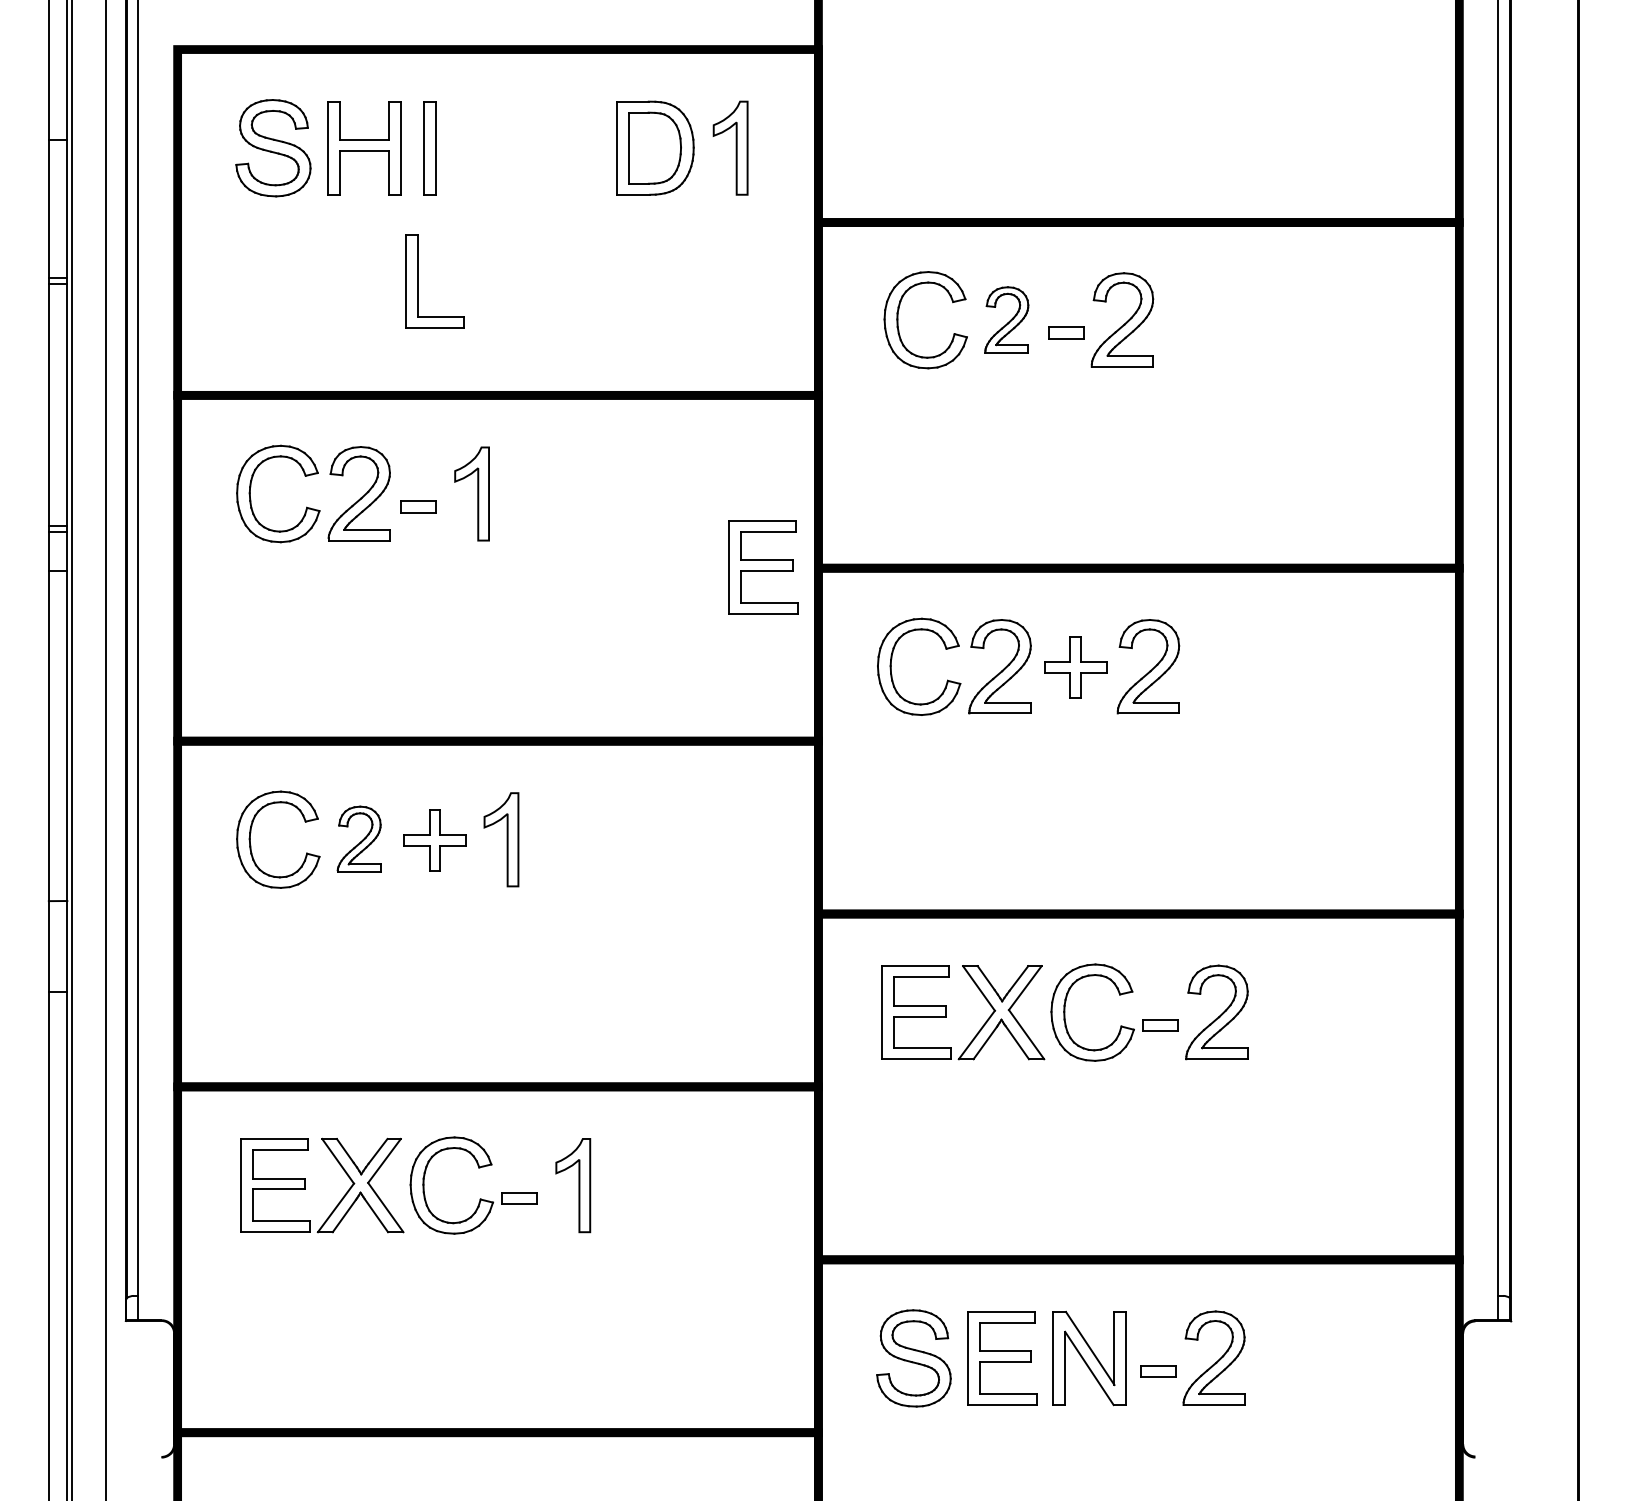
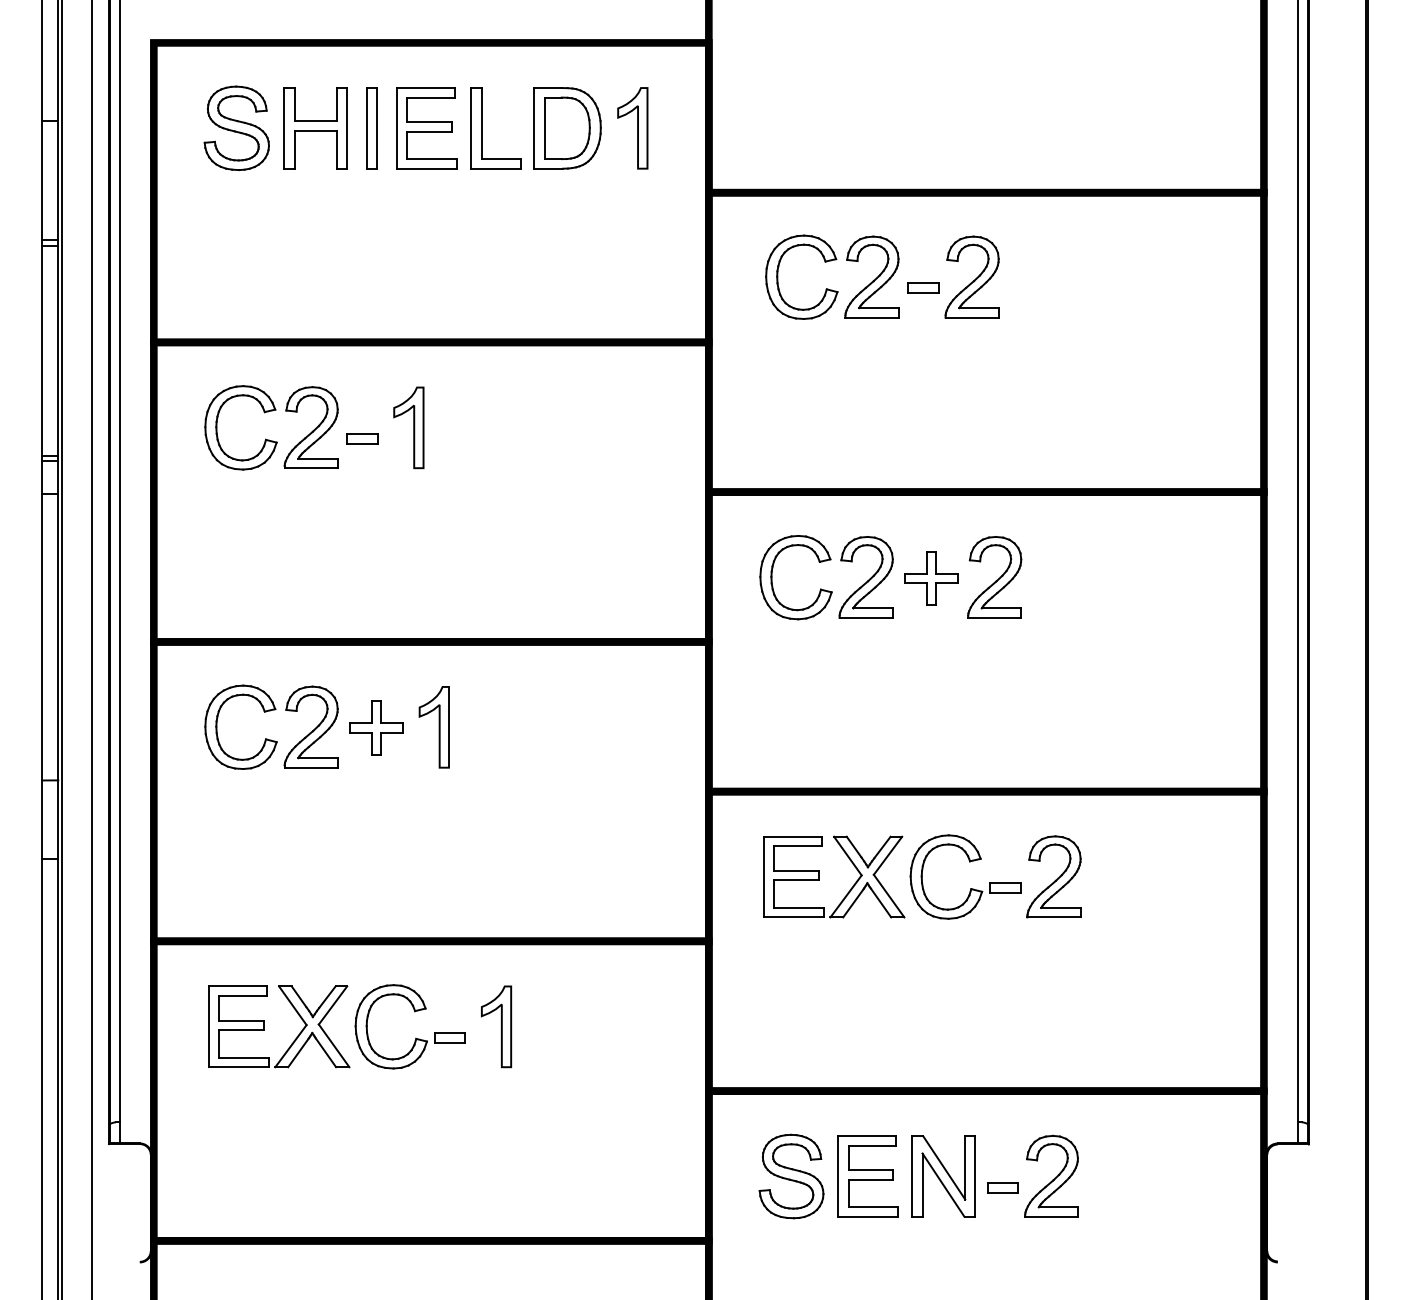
part: (418, 281) -> (481, 128), moved
part: (1006, 319) -> (871, 276), size x1.43
part: (763, 567) -> (426, 128), moved
part: (358, 838) -> (310, 726), size x1.43

